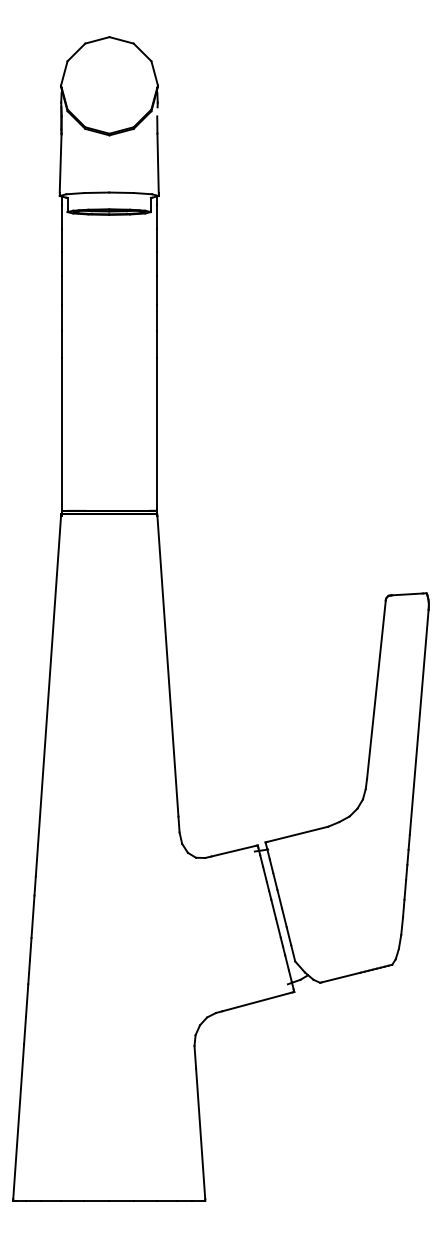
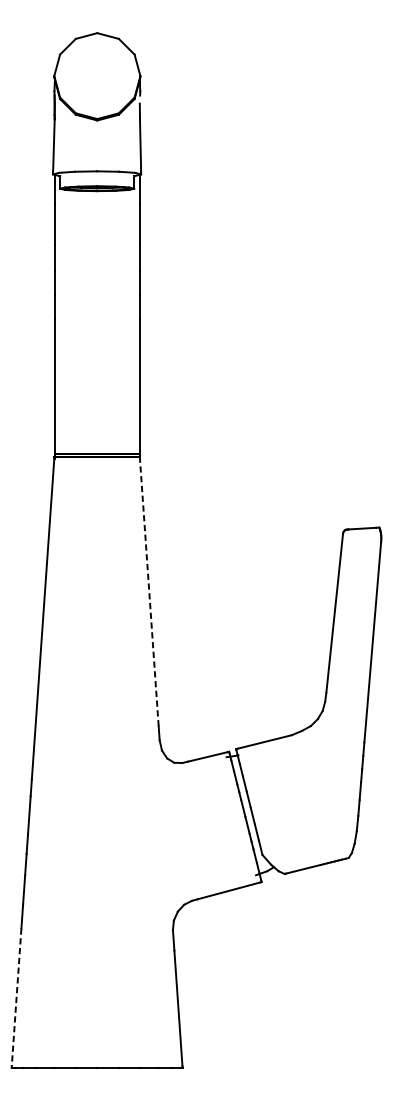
line: (167, 666) -> (148, 592), solid -> dashed
line: (18, 1121) -> (16, 997), solid -> dashed

